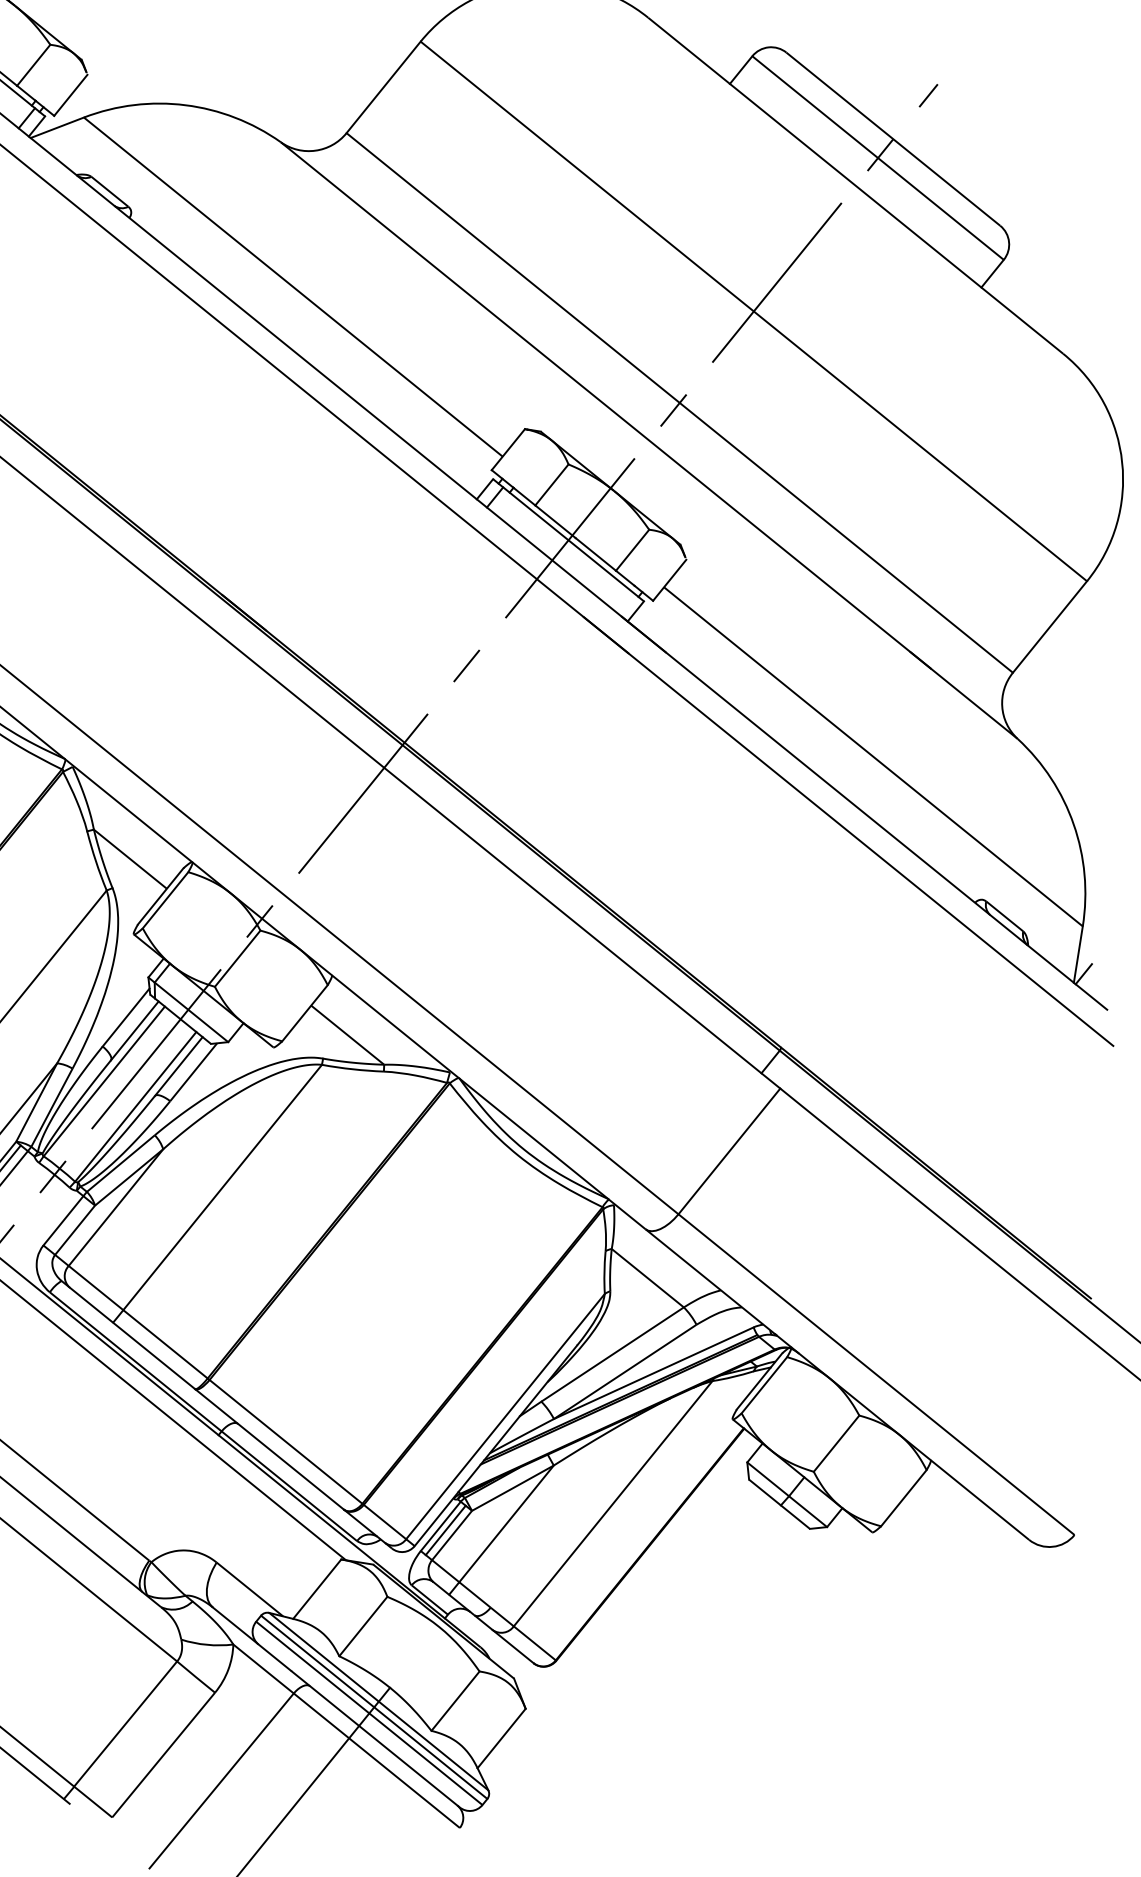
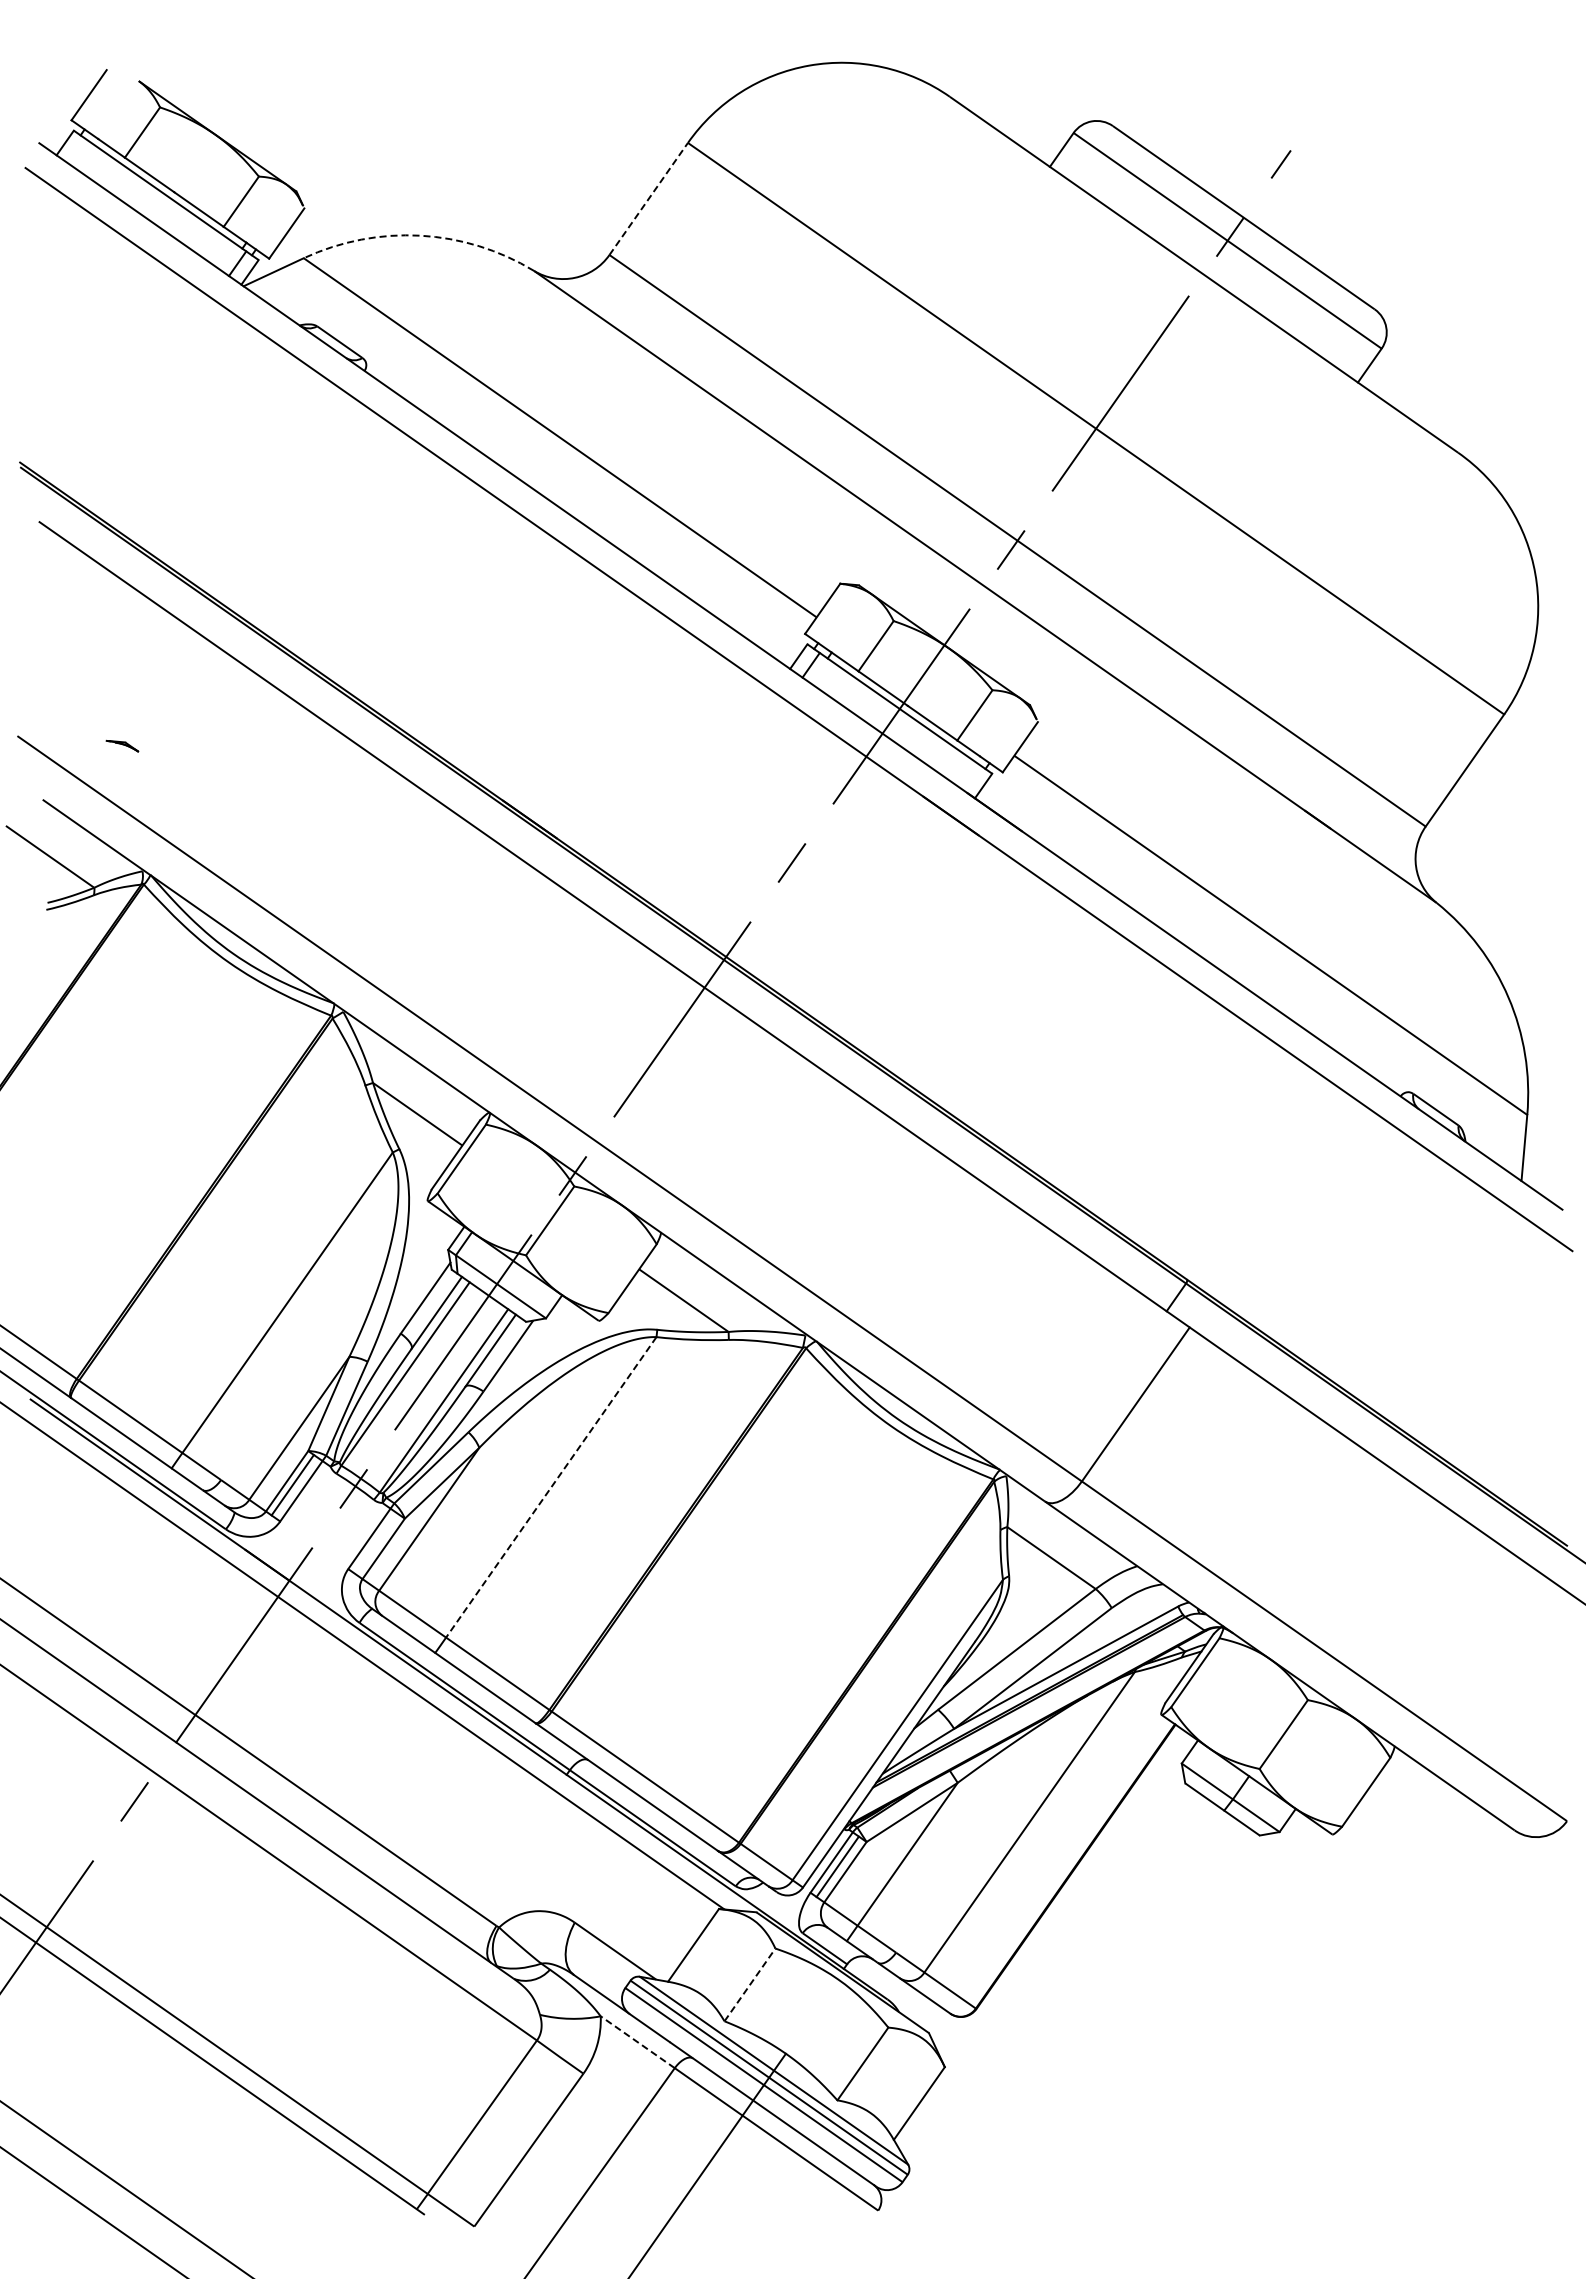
line: (384, 87) -> (649, 198), solid -> dashed
arc: (185, 105) -> (420, 235), solid -> dashed
line: (1083, 973) -> (1531, 1169), removed
line: (222, 1187) -> (551, 1487), solid -> dashed
line: (363, 1626) -> (750, 1984), solid -> dashed
line: (263, 1668) -> (637, 2041), solid -> dashed

